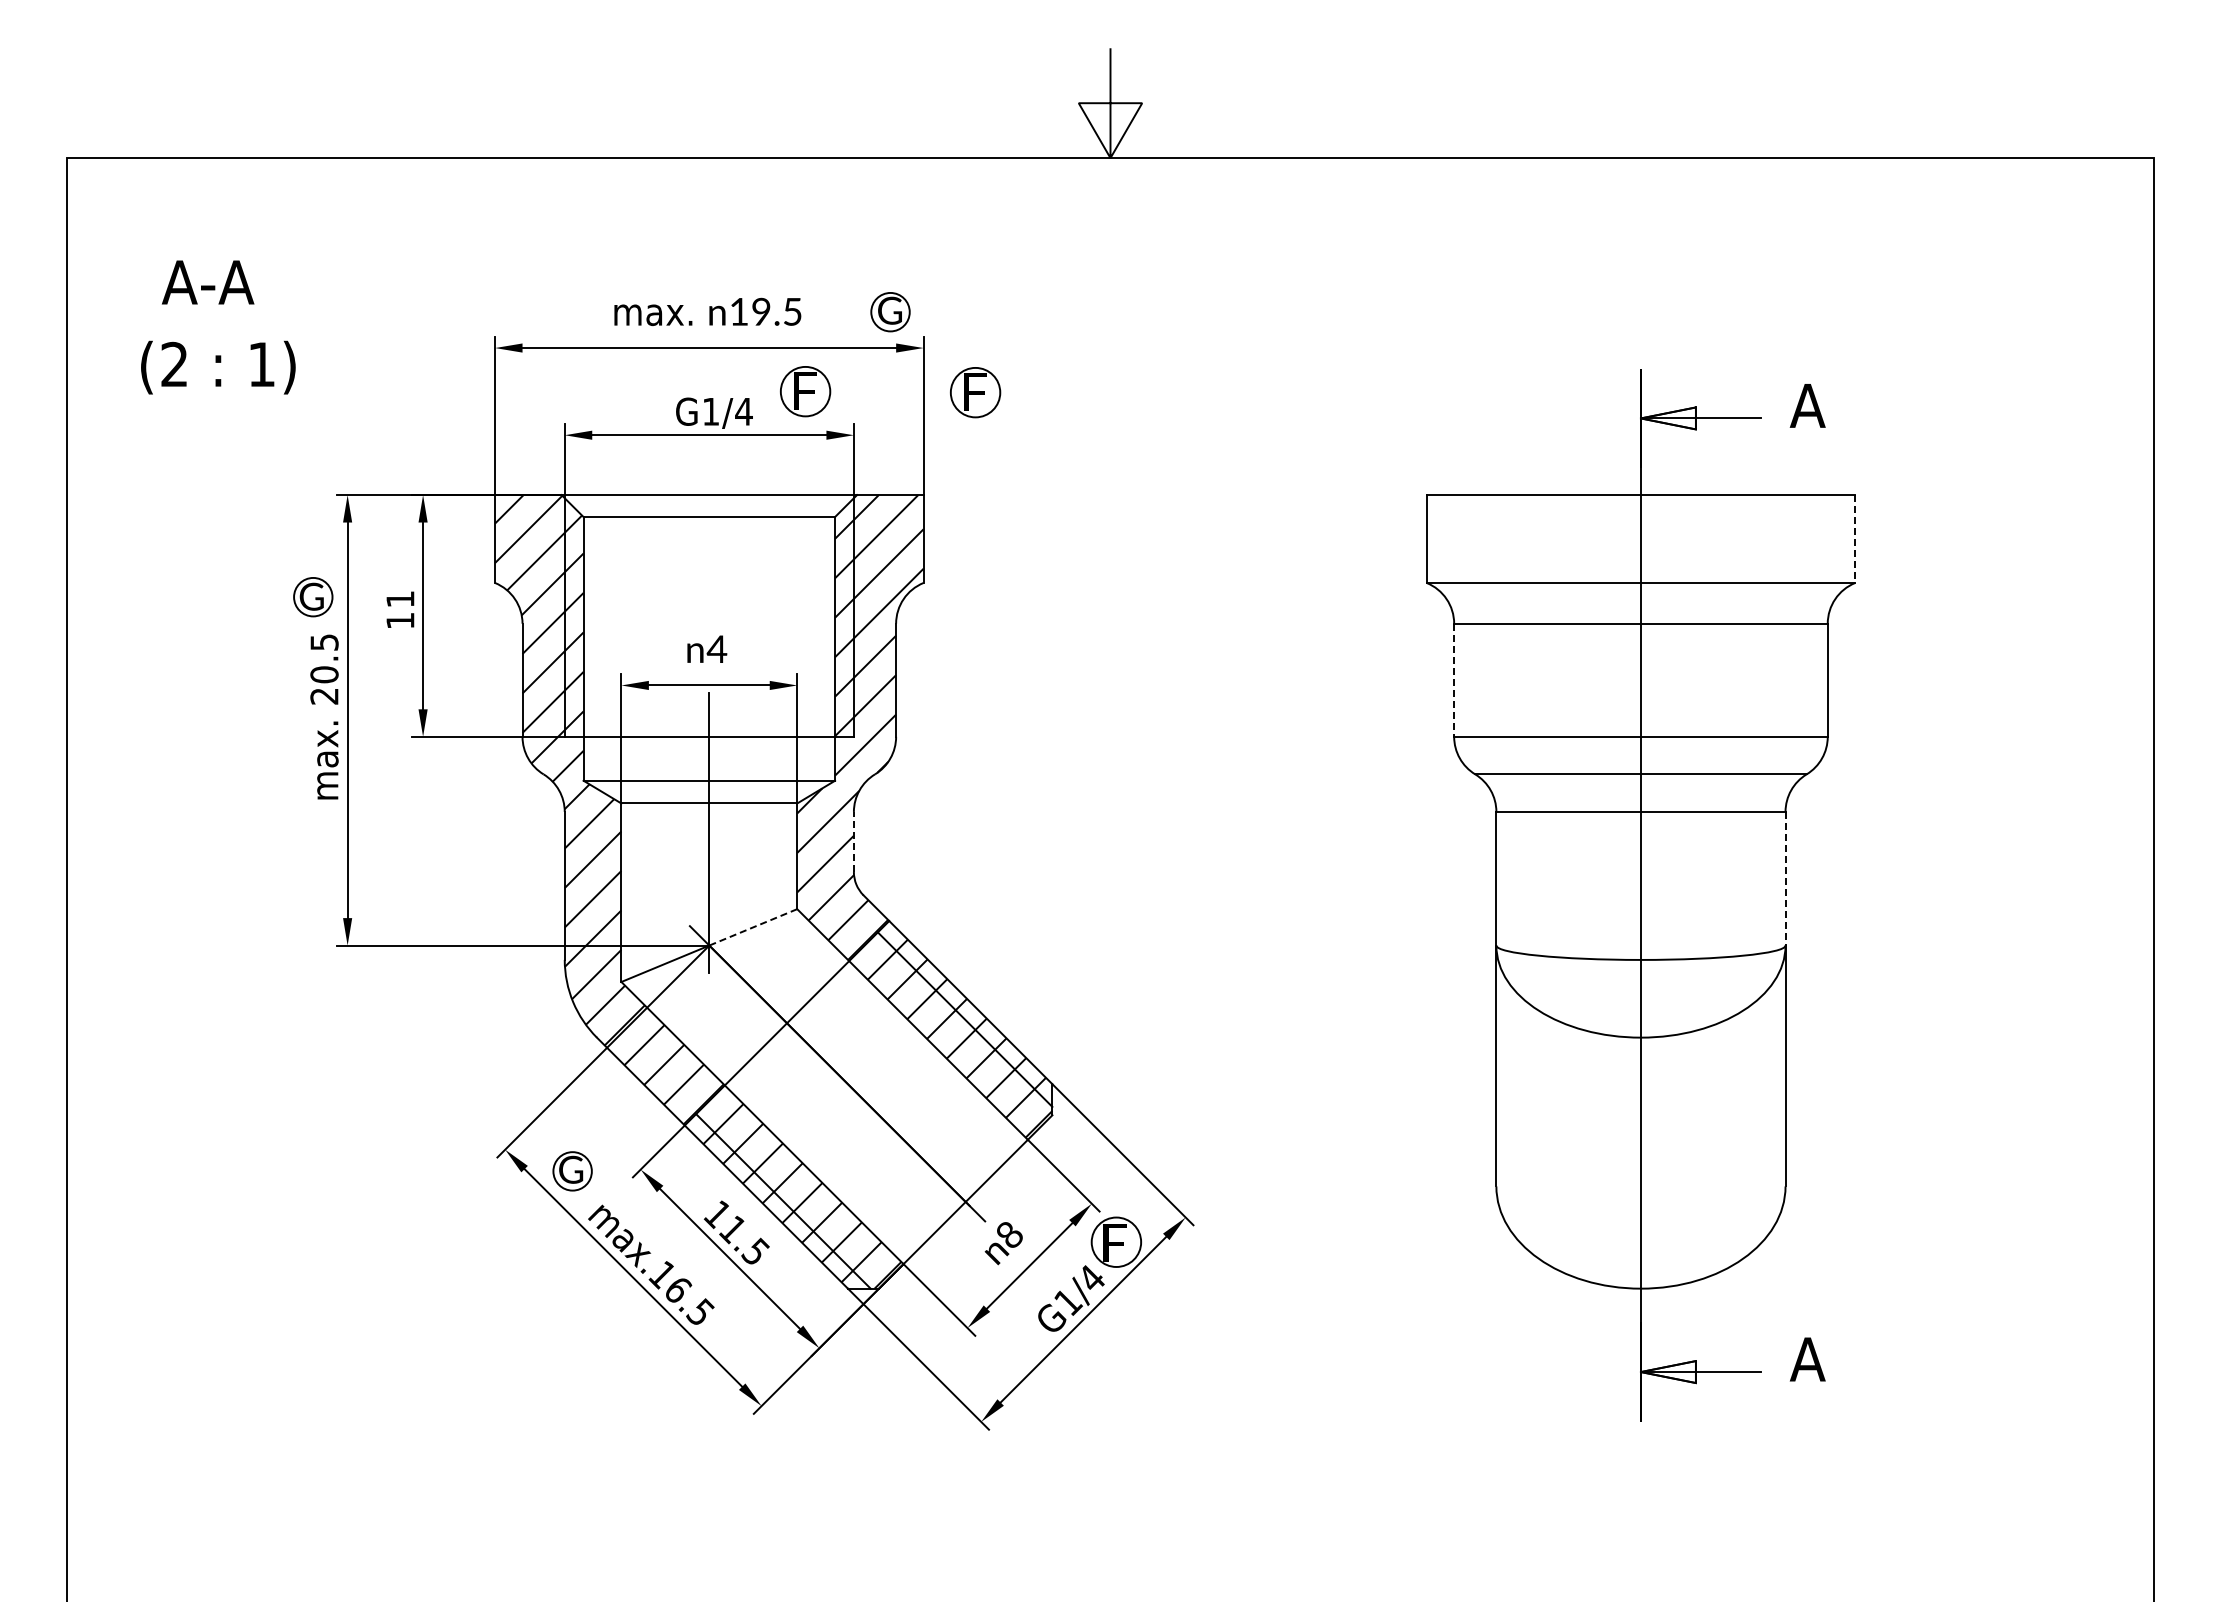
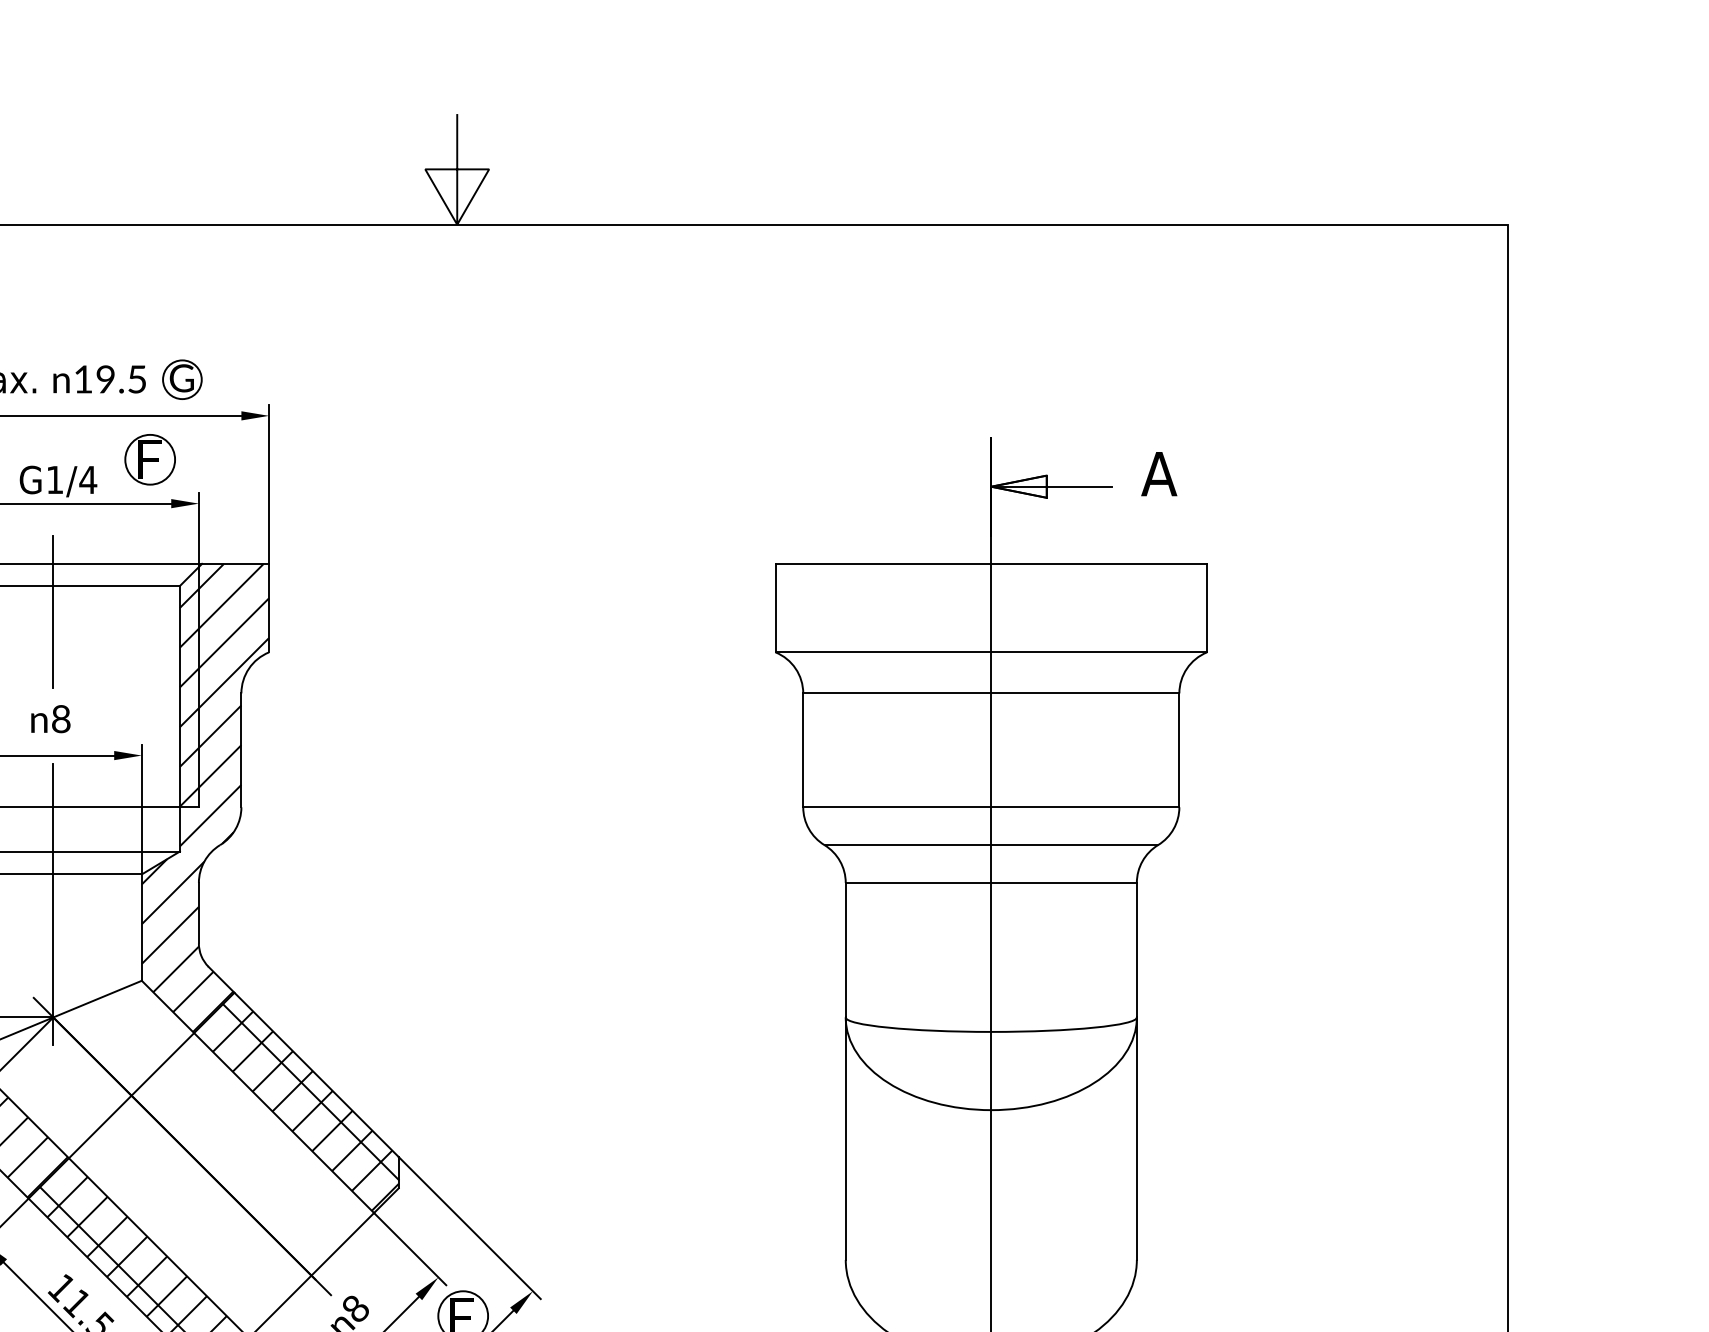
part: (890, 312) -> (182, 380), moved
part: (975, 392) -> (321, 460), removed
line: (1855, 539) -> (1207, 608), dashed -> solid
line: (709, 542) -> (53, 611), added
text: (716, 649) -> (60, 719), 4 -> 8
line: (1454, 680) -> (803, 750), dashed -> solid
line: (853, 841) -> (198, 912), dashed -> solid
line: (1785, 878) -> (1136, 949), dashed -> solid
line: (753, 927) -> (97, 999), dashed -> solid

